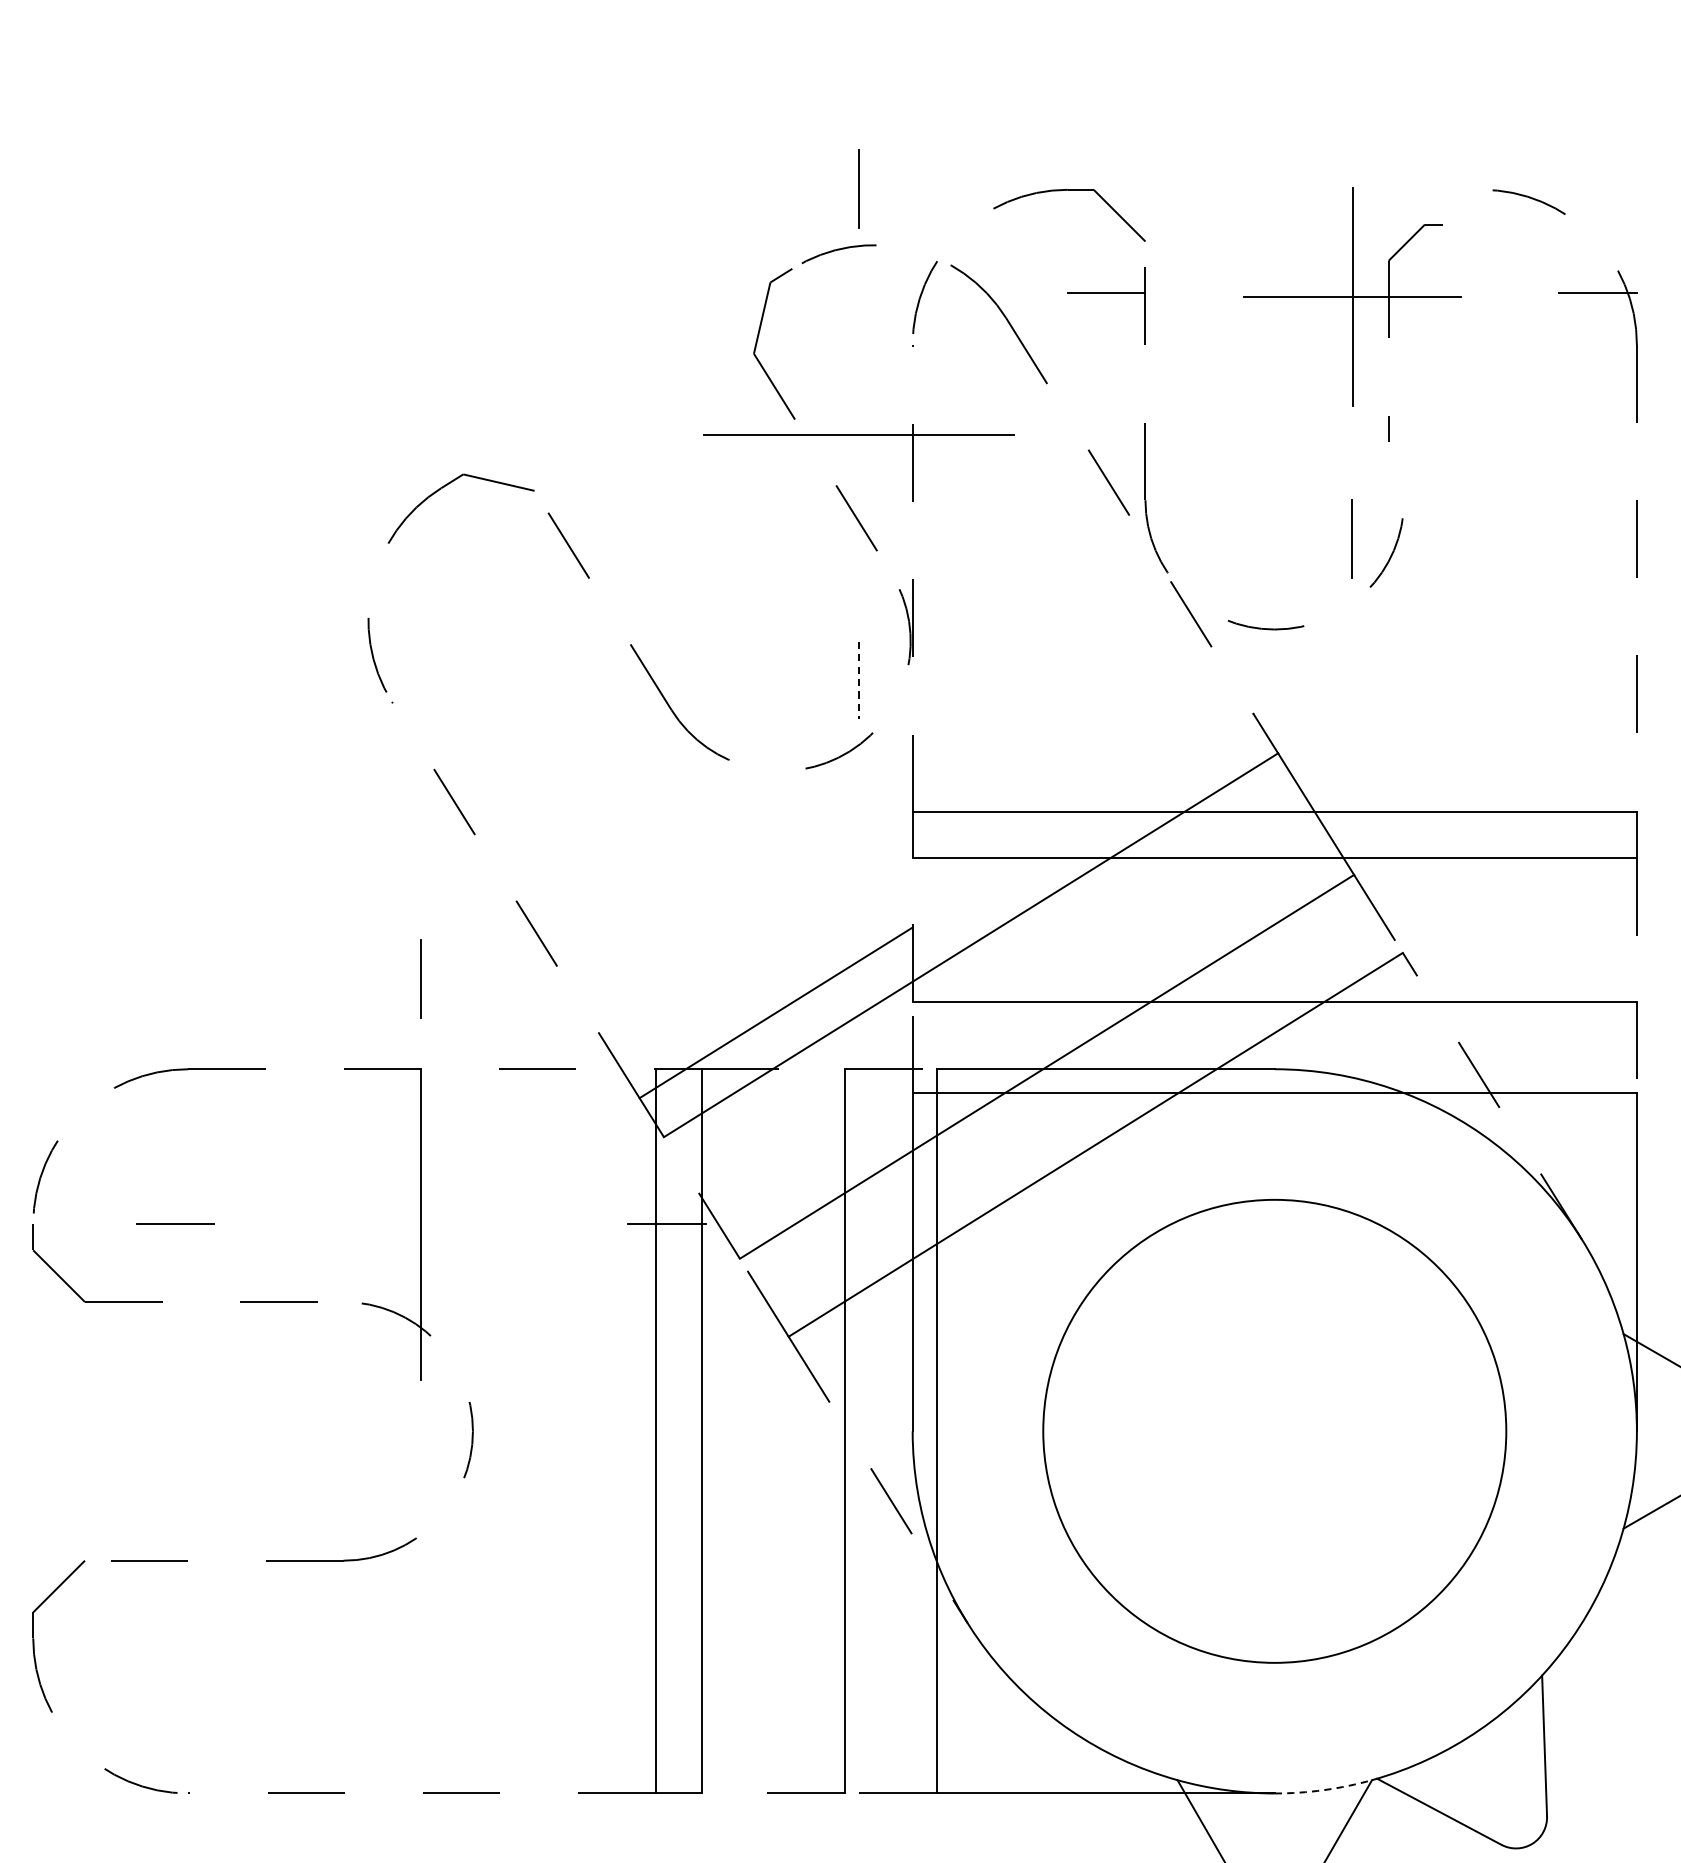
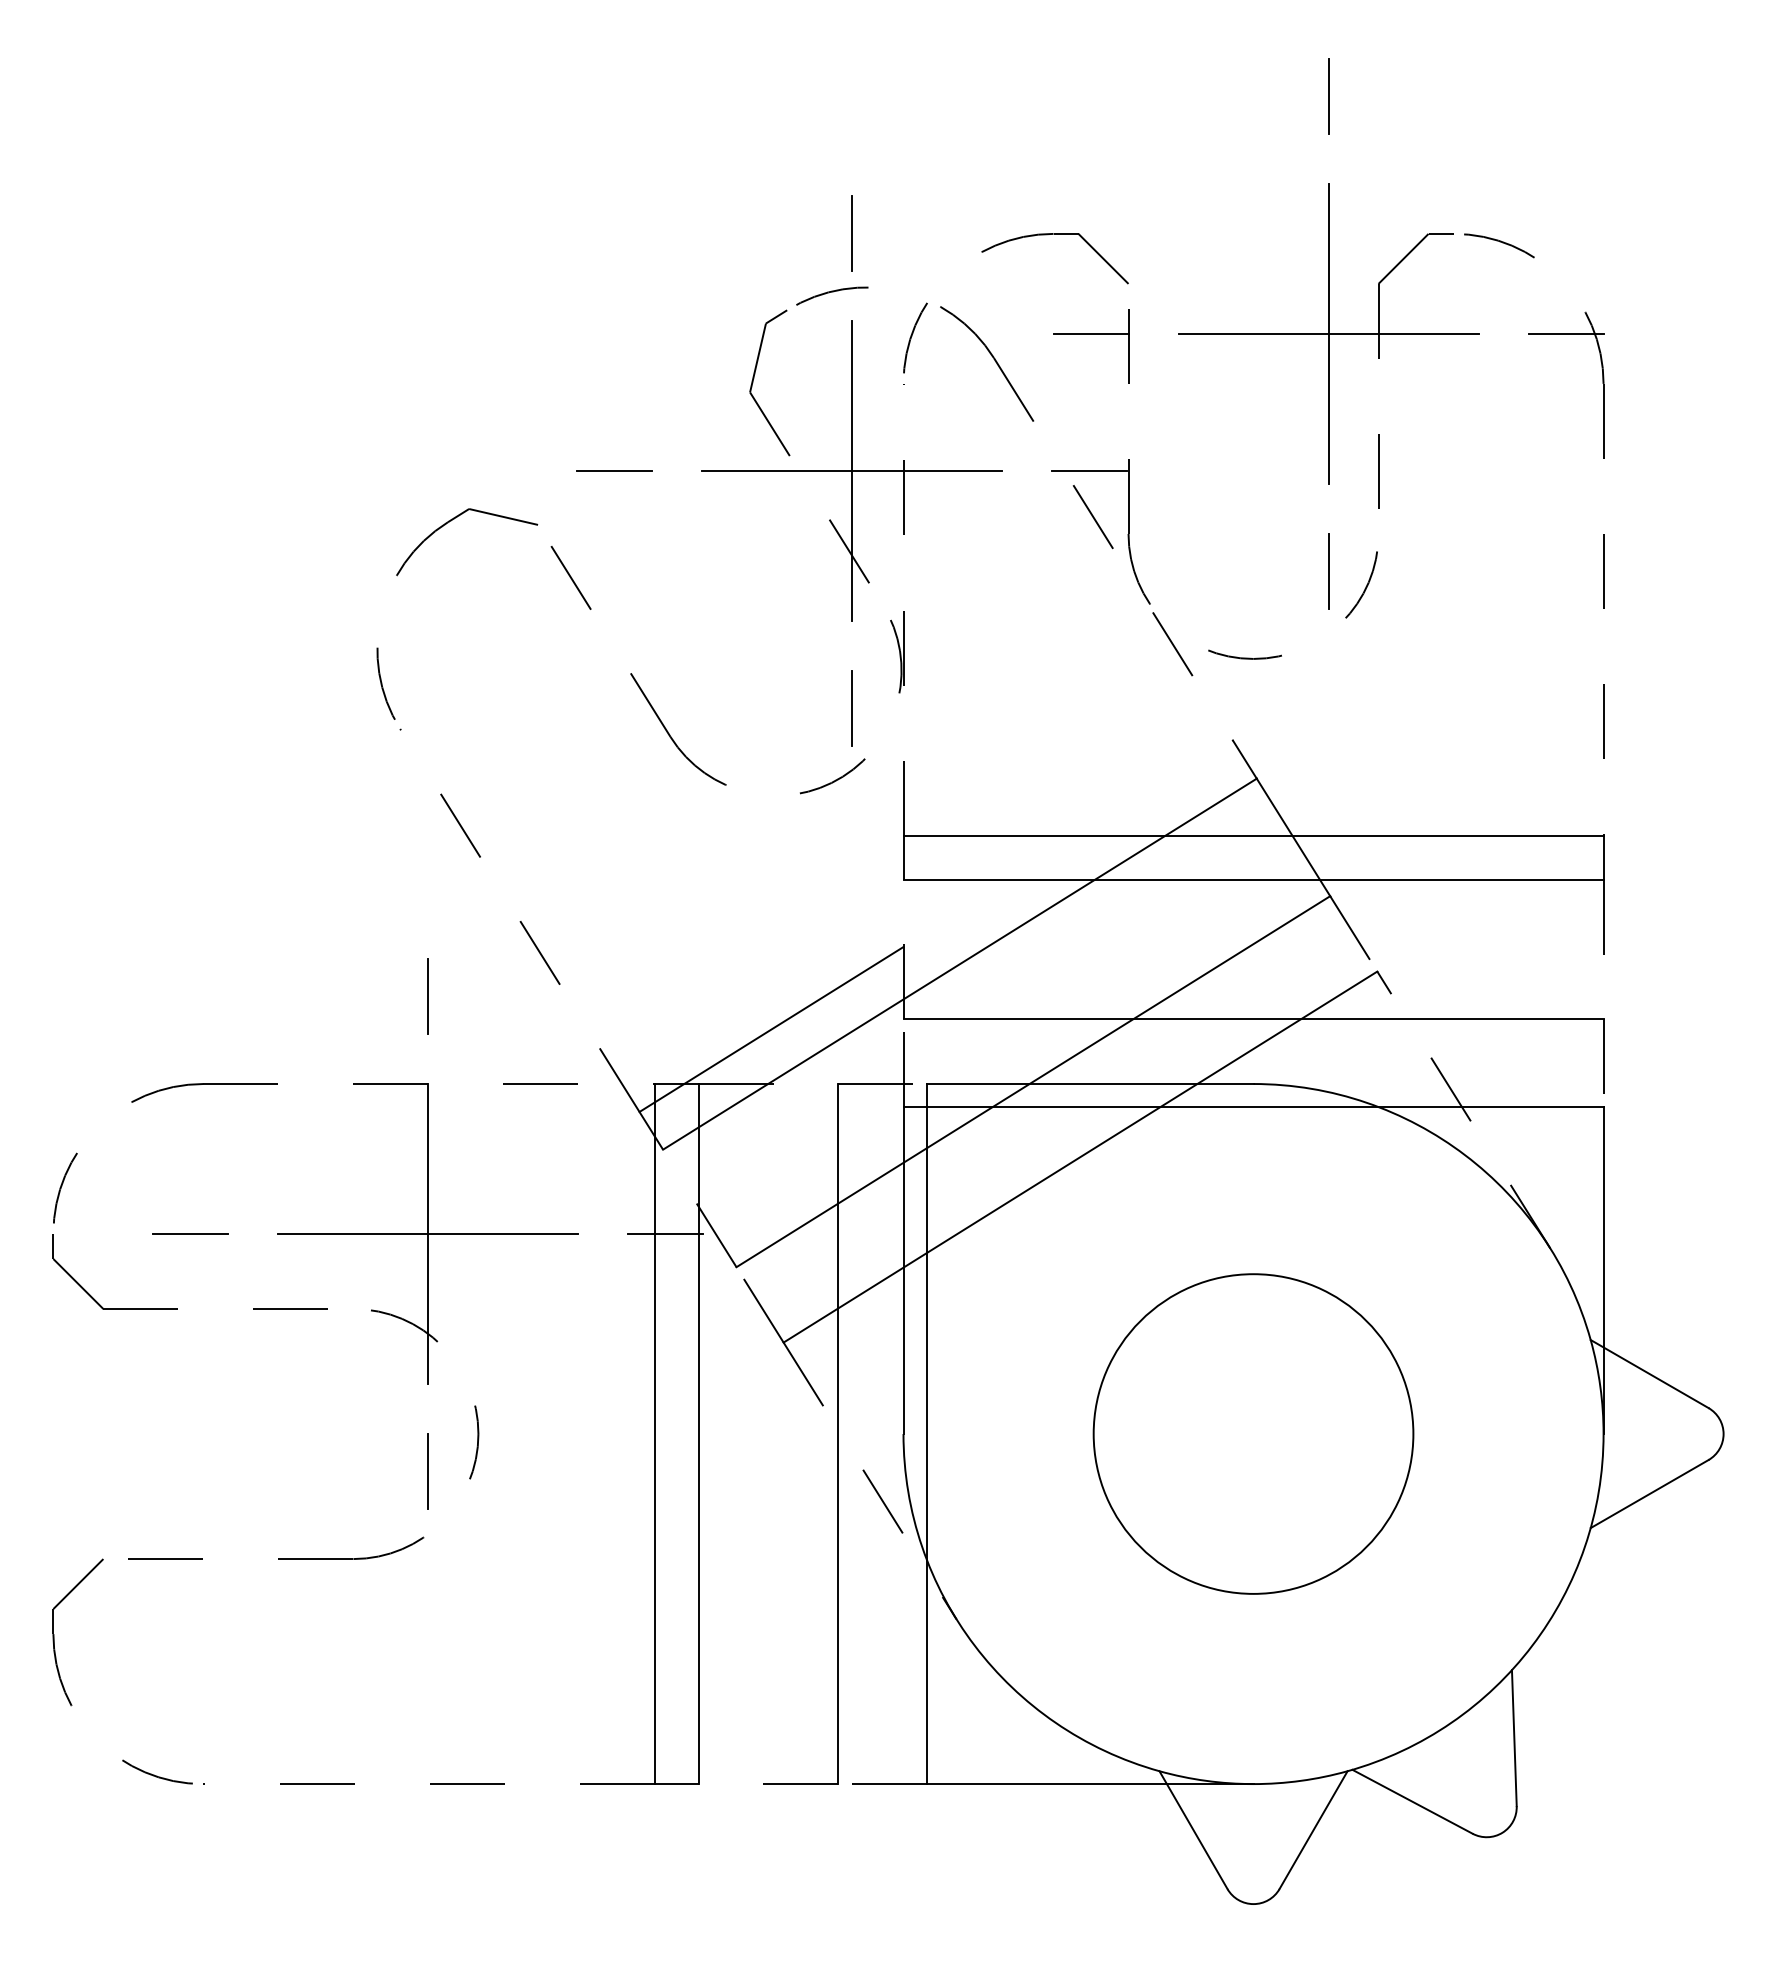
line: (1352, 46) -> (1328, 95), added
part: (1352, 305) -> (1328, 345), size x1.43
line: (613, 434) -> (614, 470), added
line: (858, 434) -> (851, 470), added
line: (1104, 434) -> (1088, 470), added
line: (858, 680) -> (851, 708), dashed -> solid
line: (421, 1224) -> (428, 1234), added
circle: (1274, 1430) -> (1253, 1433), size x0.71
line: (421, 1470) -> (428, 1471), added
arc: (1324, 1789) -> (1301, 1780), dashed -> solid

